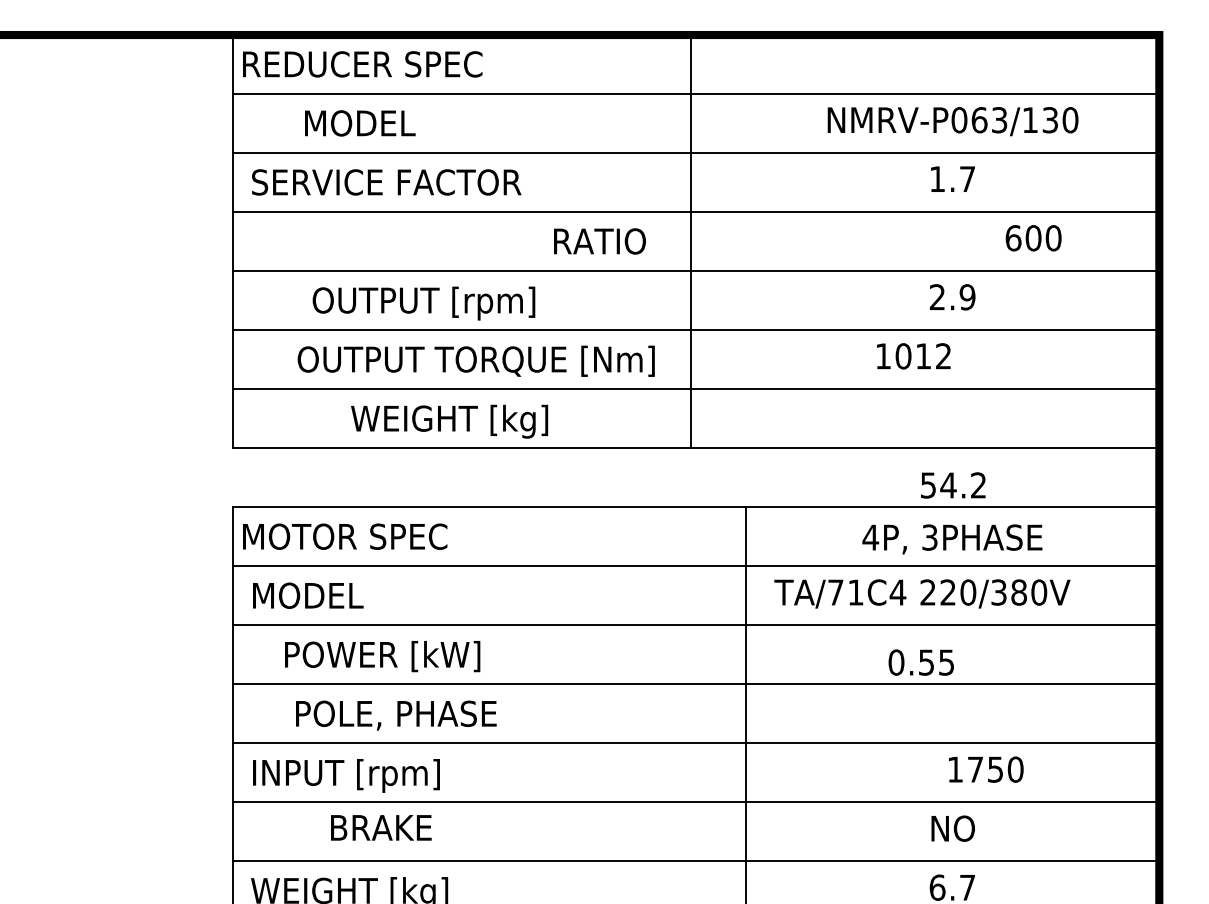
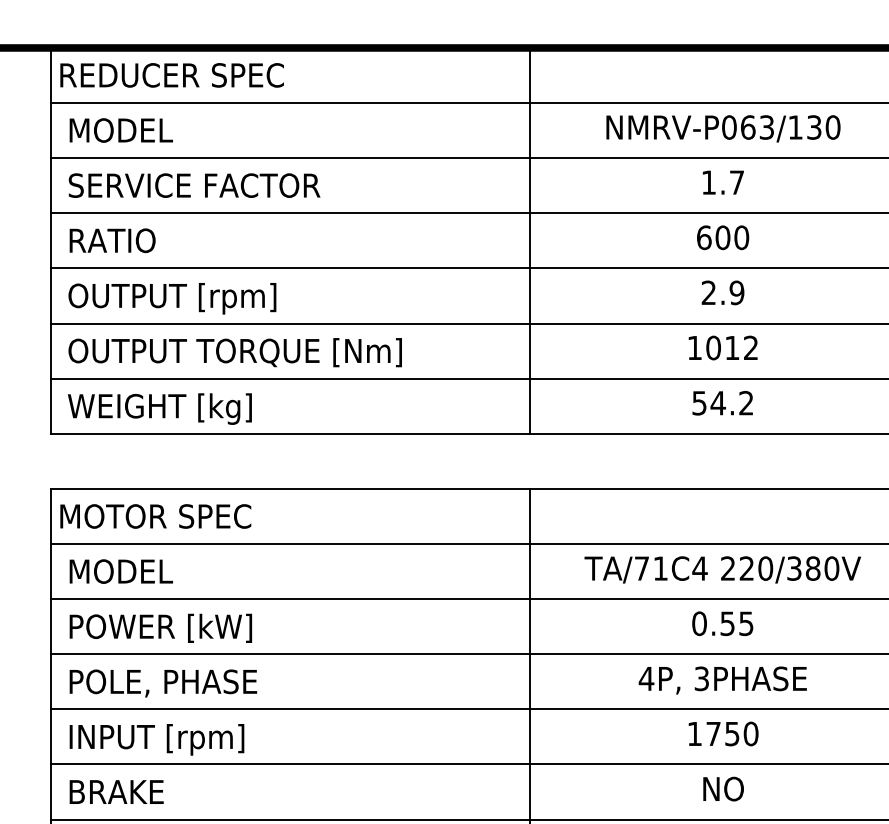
text: (360, 123) -> (121, 130), moved
text: (1033, 238) -> (722, 237), moved
text: (599, 241) -> (112, 240), moved
line: (690, 241) -> (529, 240), moved
text: (423, 303) -> (171, 298), moved
text: (913, 356) -> (722, 348), moved
text: (475, 360) -> (234, 351), moved
text: (449, 421) -> (159, 408), moved
text: (953, 485) -> (722, 403), moved
text: (952, 539) -> (722, 680), moved
text: (922, 593) -> (722, 569), moved
text: (382, 656) -> (160, 628), moved
text: (920, 662) -> (721, 623), moved
text: (396, 715) -> (163, 683), moved
text: (986, 769) -> (723, 733), moved
text: (381, 827) -> (116, 791), moved

